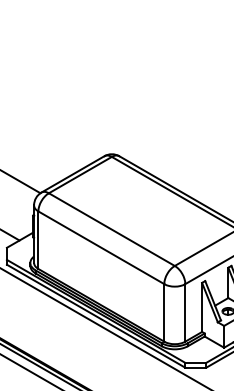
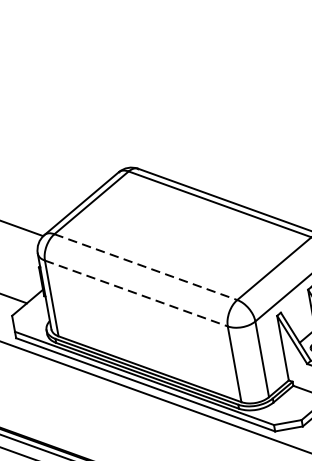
line: (111, 229) -> (145, 267), solid -> dashed
line: (101, 247) -> (136, 293), solid -> dashed

